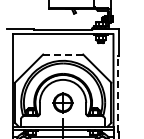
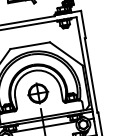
line: (63, 54) -> (30, 45), dashed -> solid
line: (118, 93) -> (91, 75), dashed -> solid

